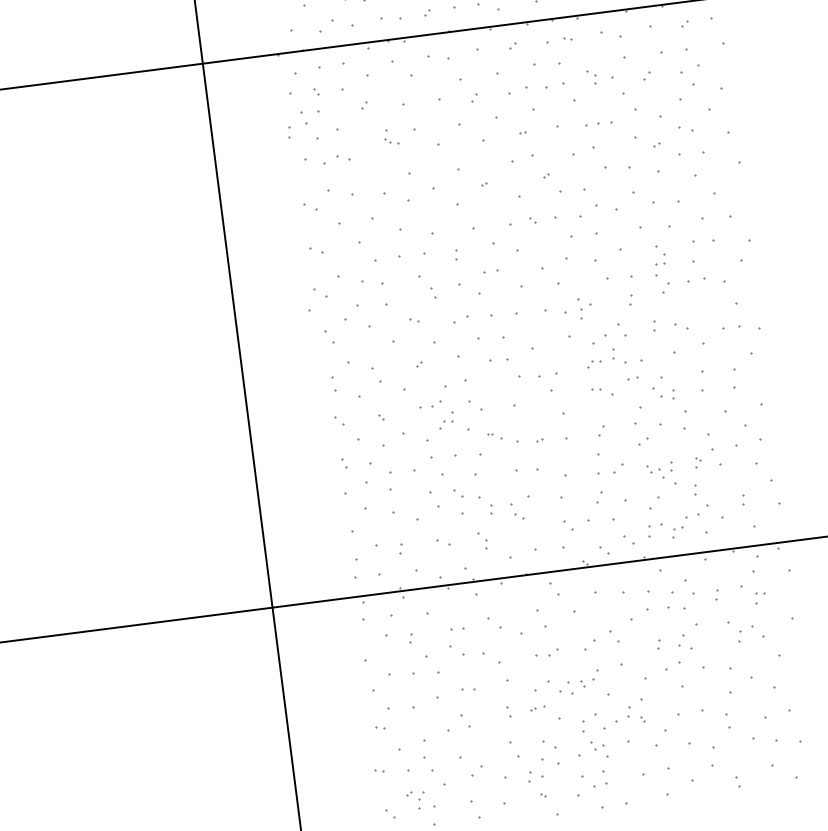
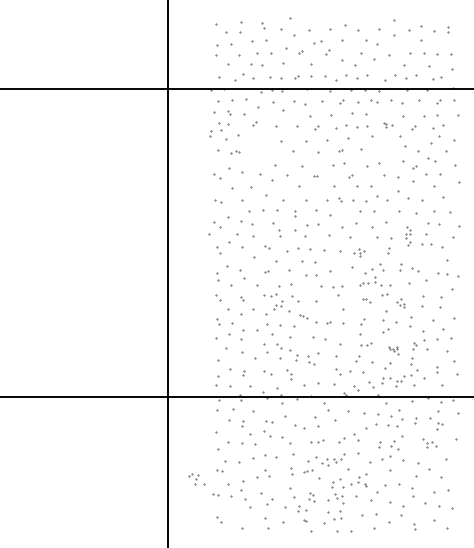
part: (560, 39) -> (368, 101), size x1.4
part: (599, 76) -> (387, 124), size x0.6
part: (598, 123) -> (383, 150), removed
part: (391, 136) -> (267, 143), removed
part: (336, 158) -> (235, 151), size x0.6
part: (662, 269) -> (408, 236), size x0.7
part: (491, 271) -> (313, 225), size x1.6
part: (578, 309) -> (359, 252), size x0.7
part: (461, 318) -> (293, 249), size x1.6
part: (662, 388) -> (400, 302), size x0.6
part: (602, 392) -> (366, 300), size x0.6
part: (610, 470) -> (365, 344), size x0.7
part: (661, 474) -> (393, 350), size x0.6
part: (494, 622) -> (290, 420), size x1.6
part: (745, 629) -> (429, 442), size x0.7
part: (467, 688) -> (270, 455), size x1.6
part: (549, 751) -> (311, 496), size x0.6
part: (420, 800) -> (196, 479), moved

